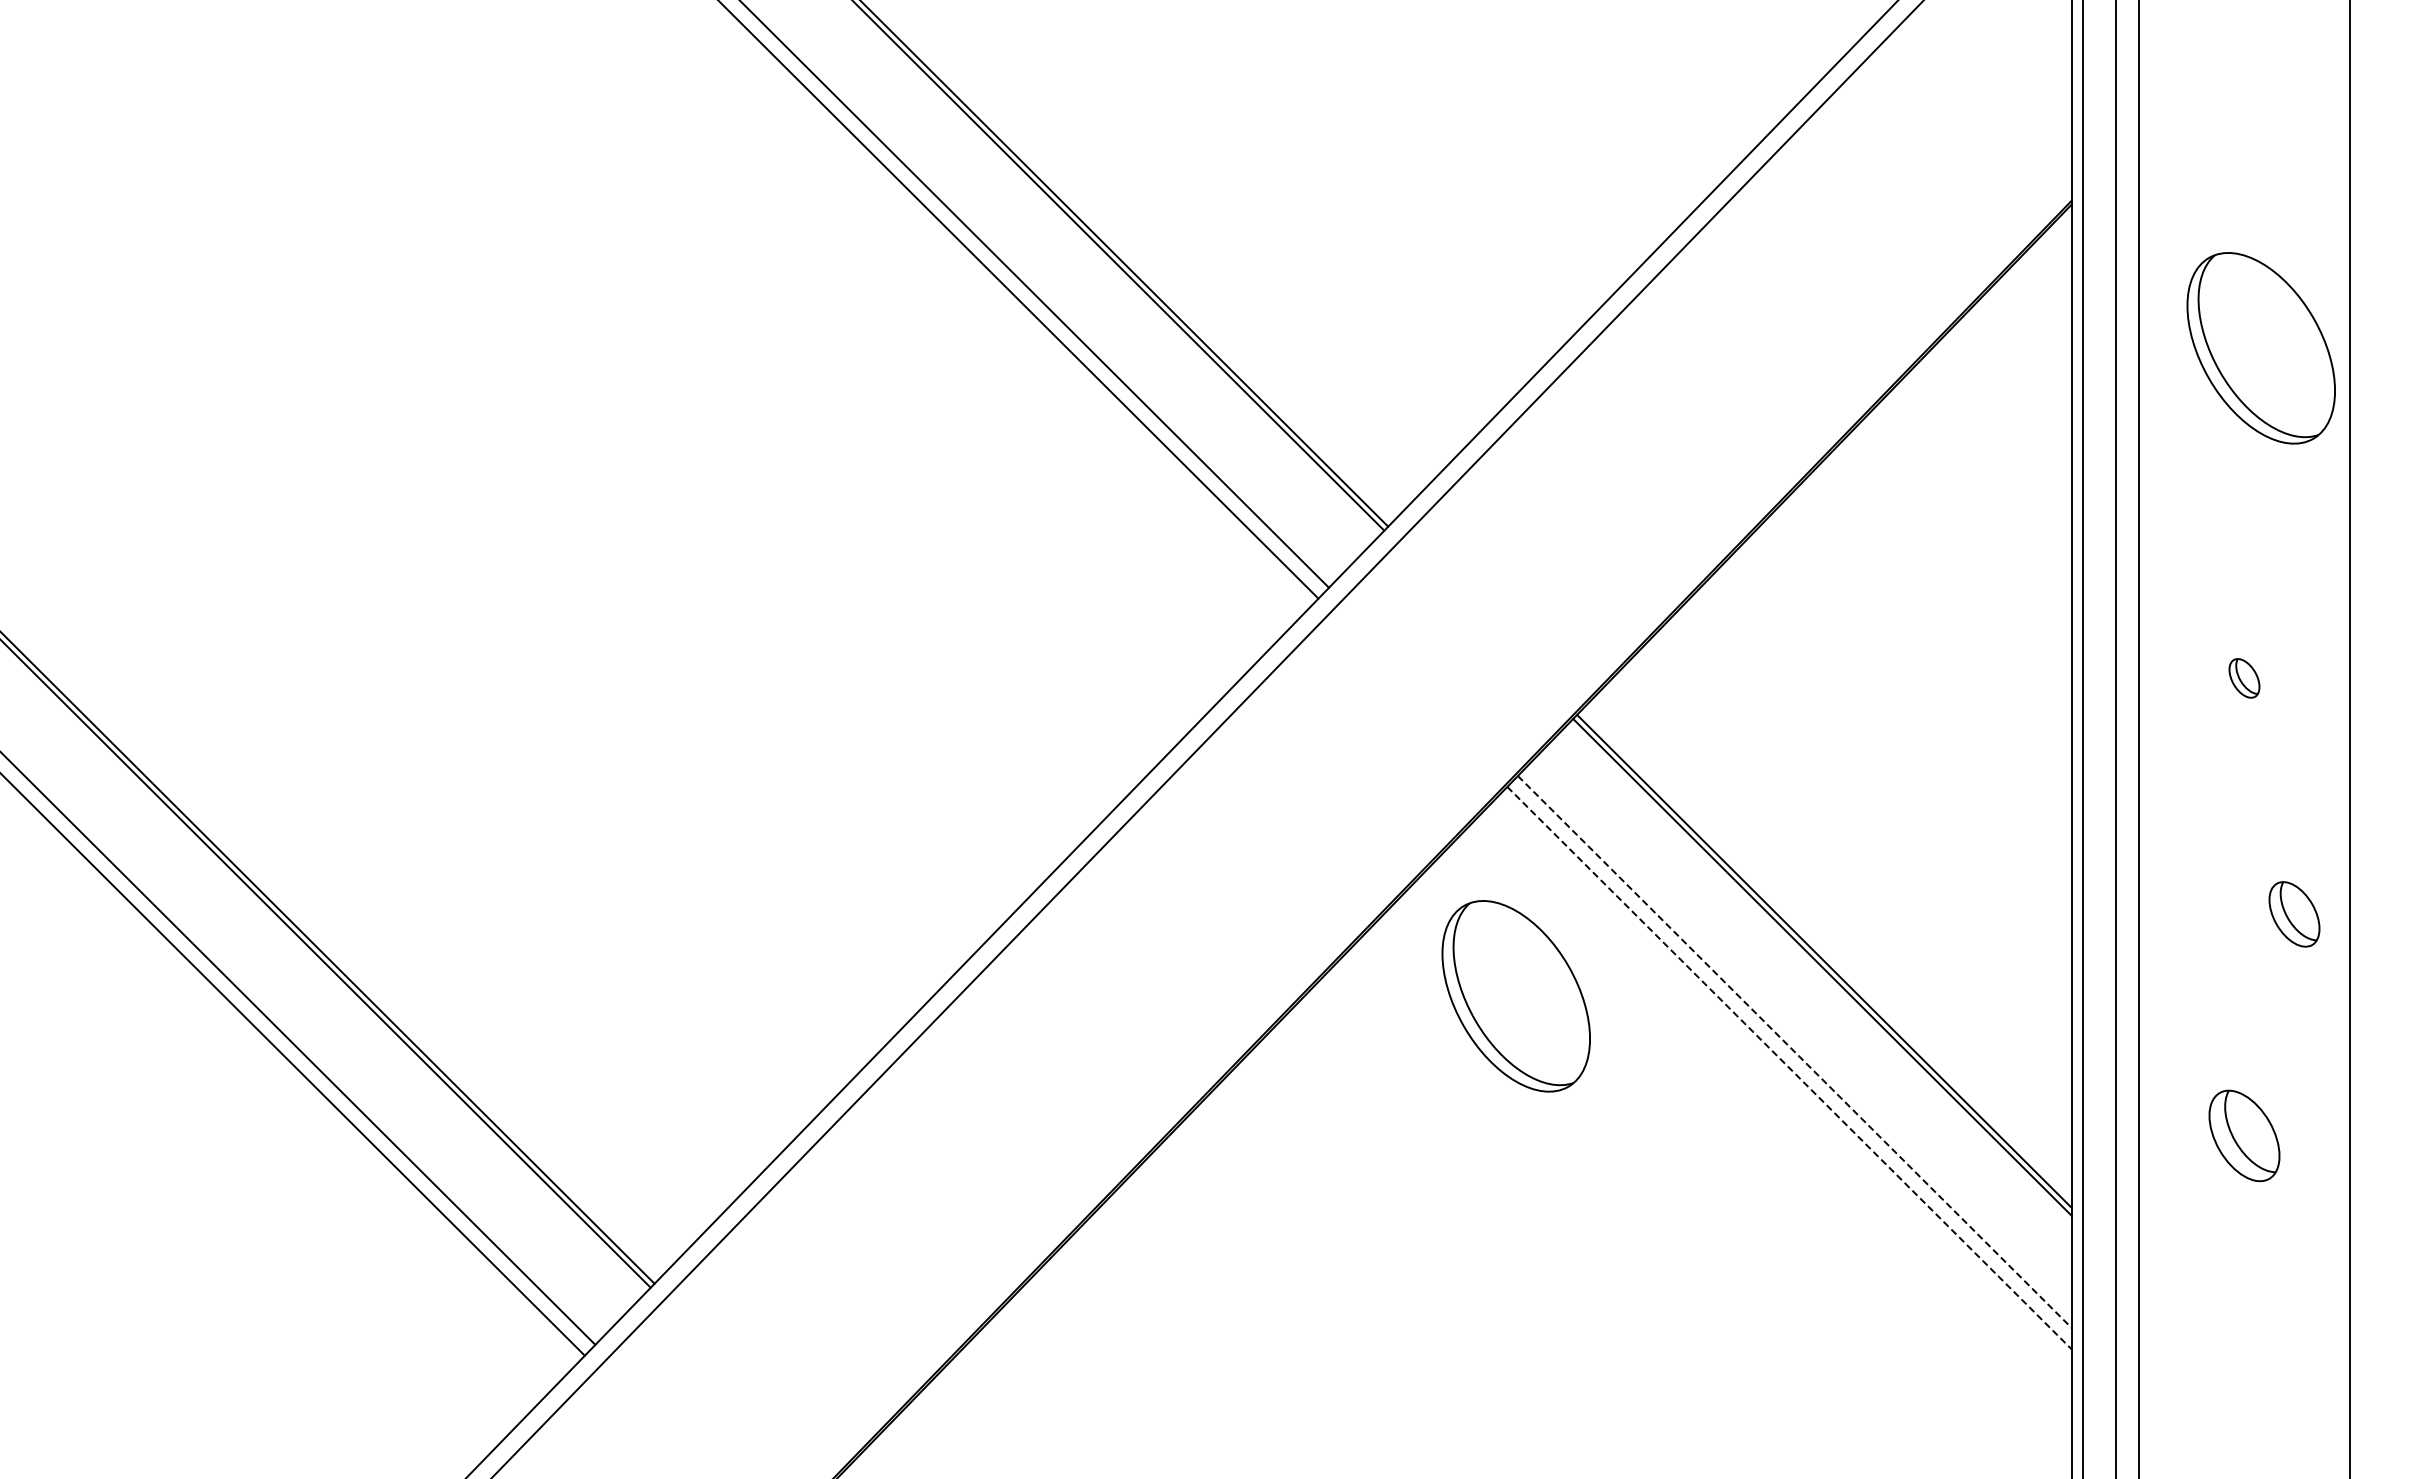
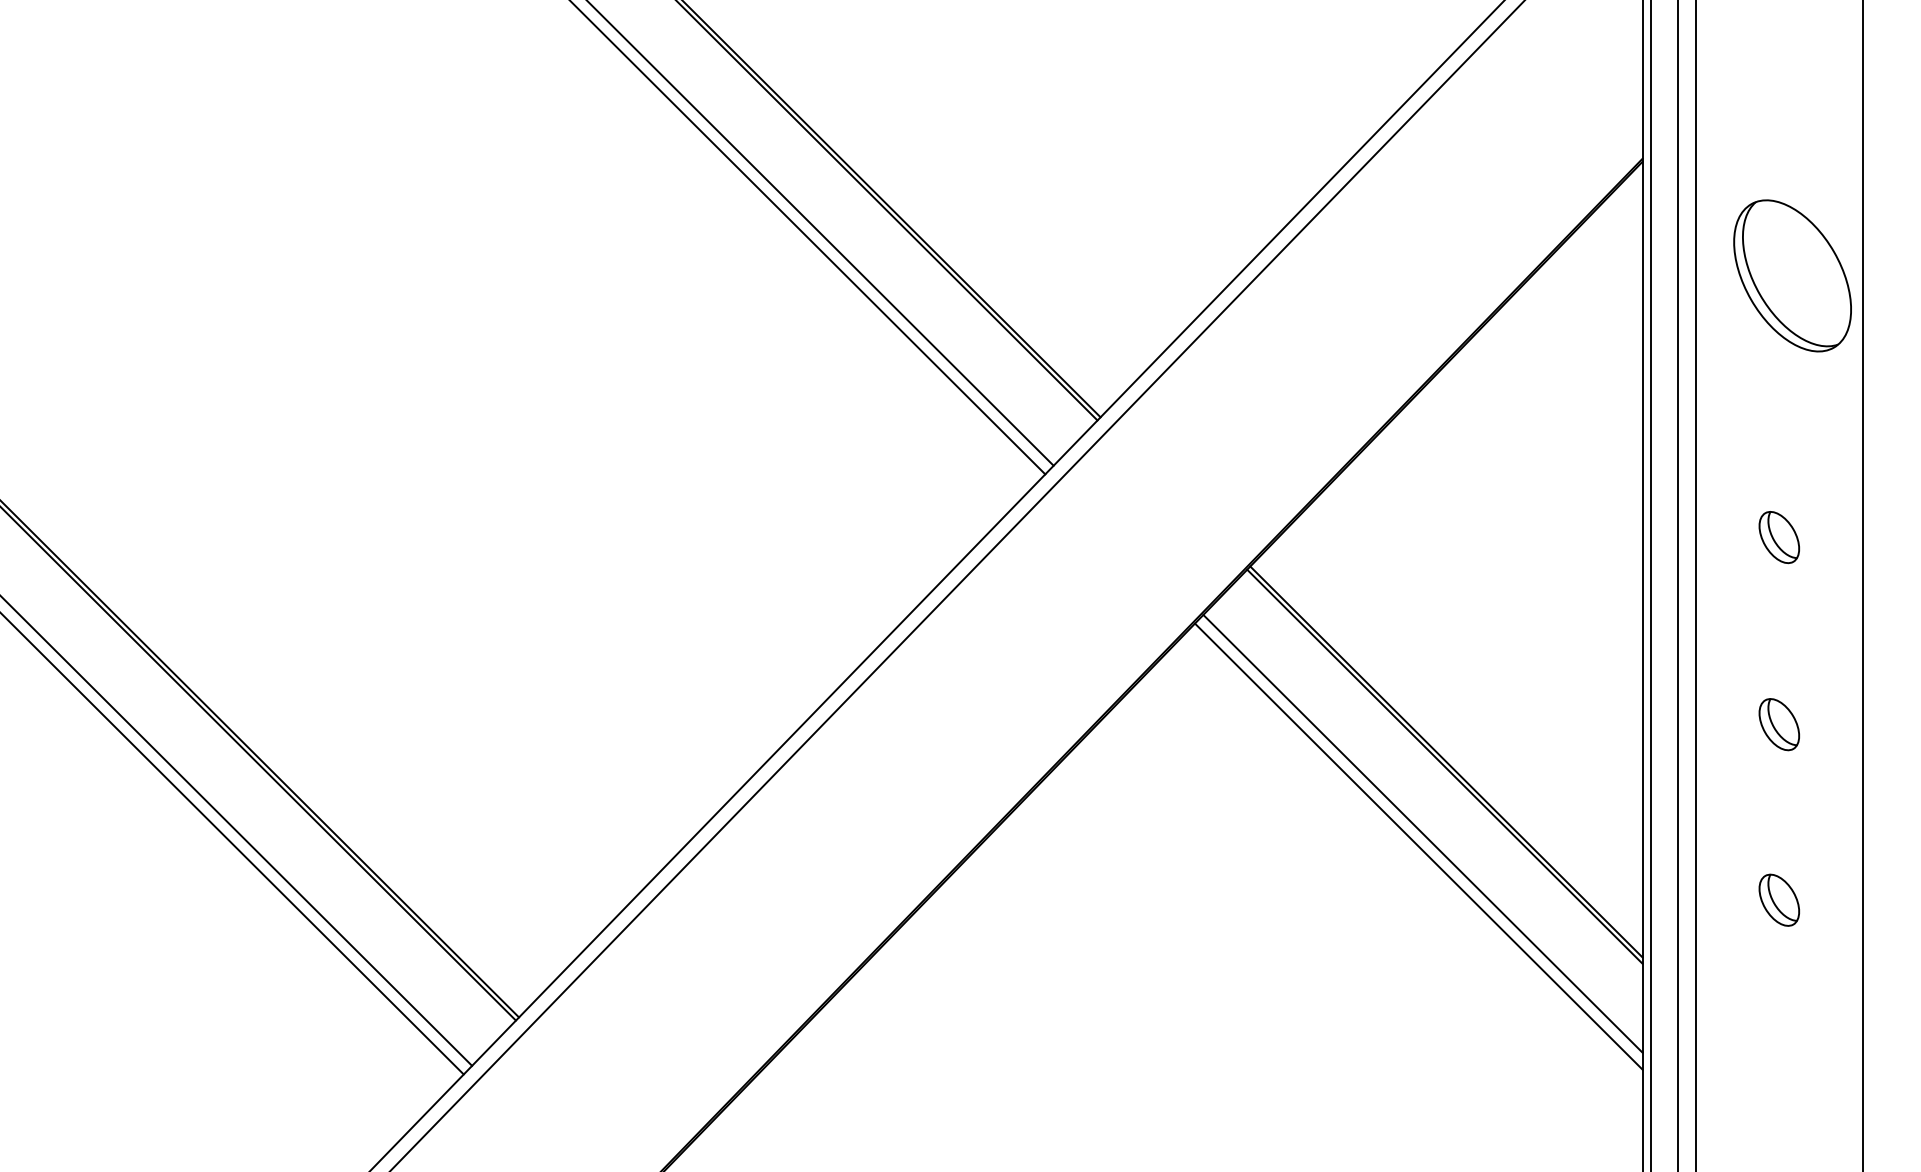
part: (2244, 678) -> (1779, 537), size x1.67
part: (2294, 914) -> (1779, 724), moved
part: (1515, 996) -> (1201, 789), removed
line: (1795, 1052) -> (1423, 834), dashed -> solid
line: (1789, 1068) -> (1418, 846), dashed -> solid
part: (2244, 1135) -> (1779, 899), size x0.71

